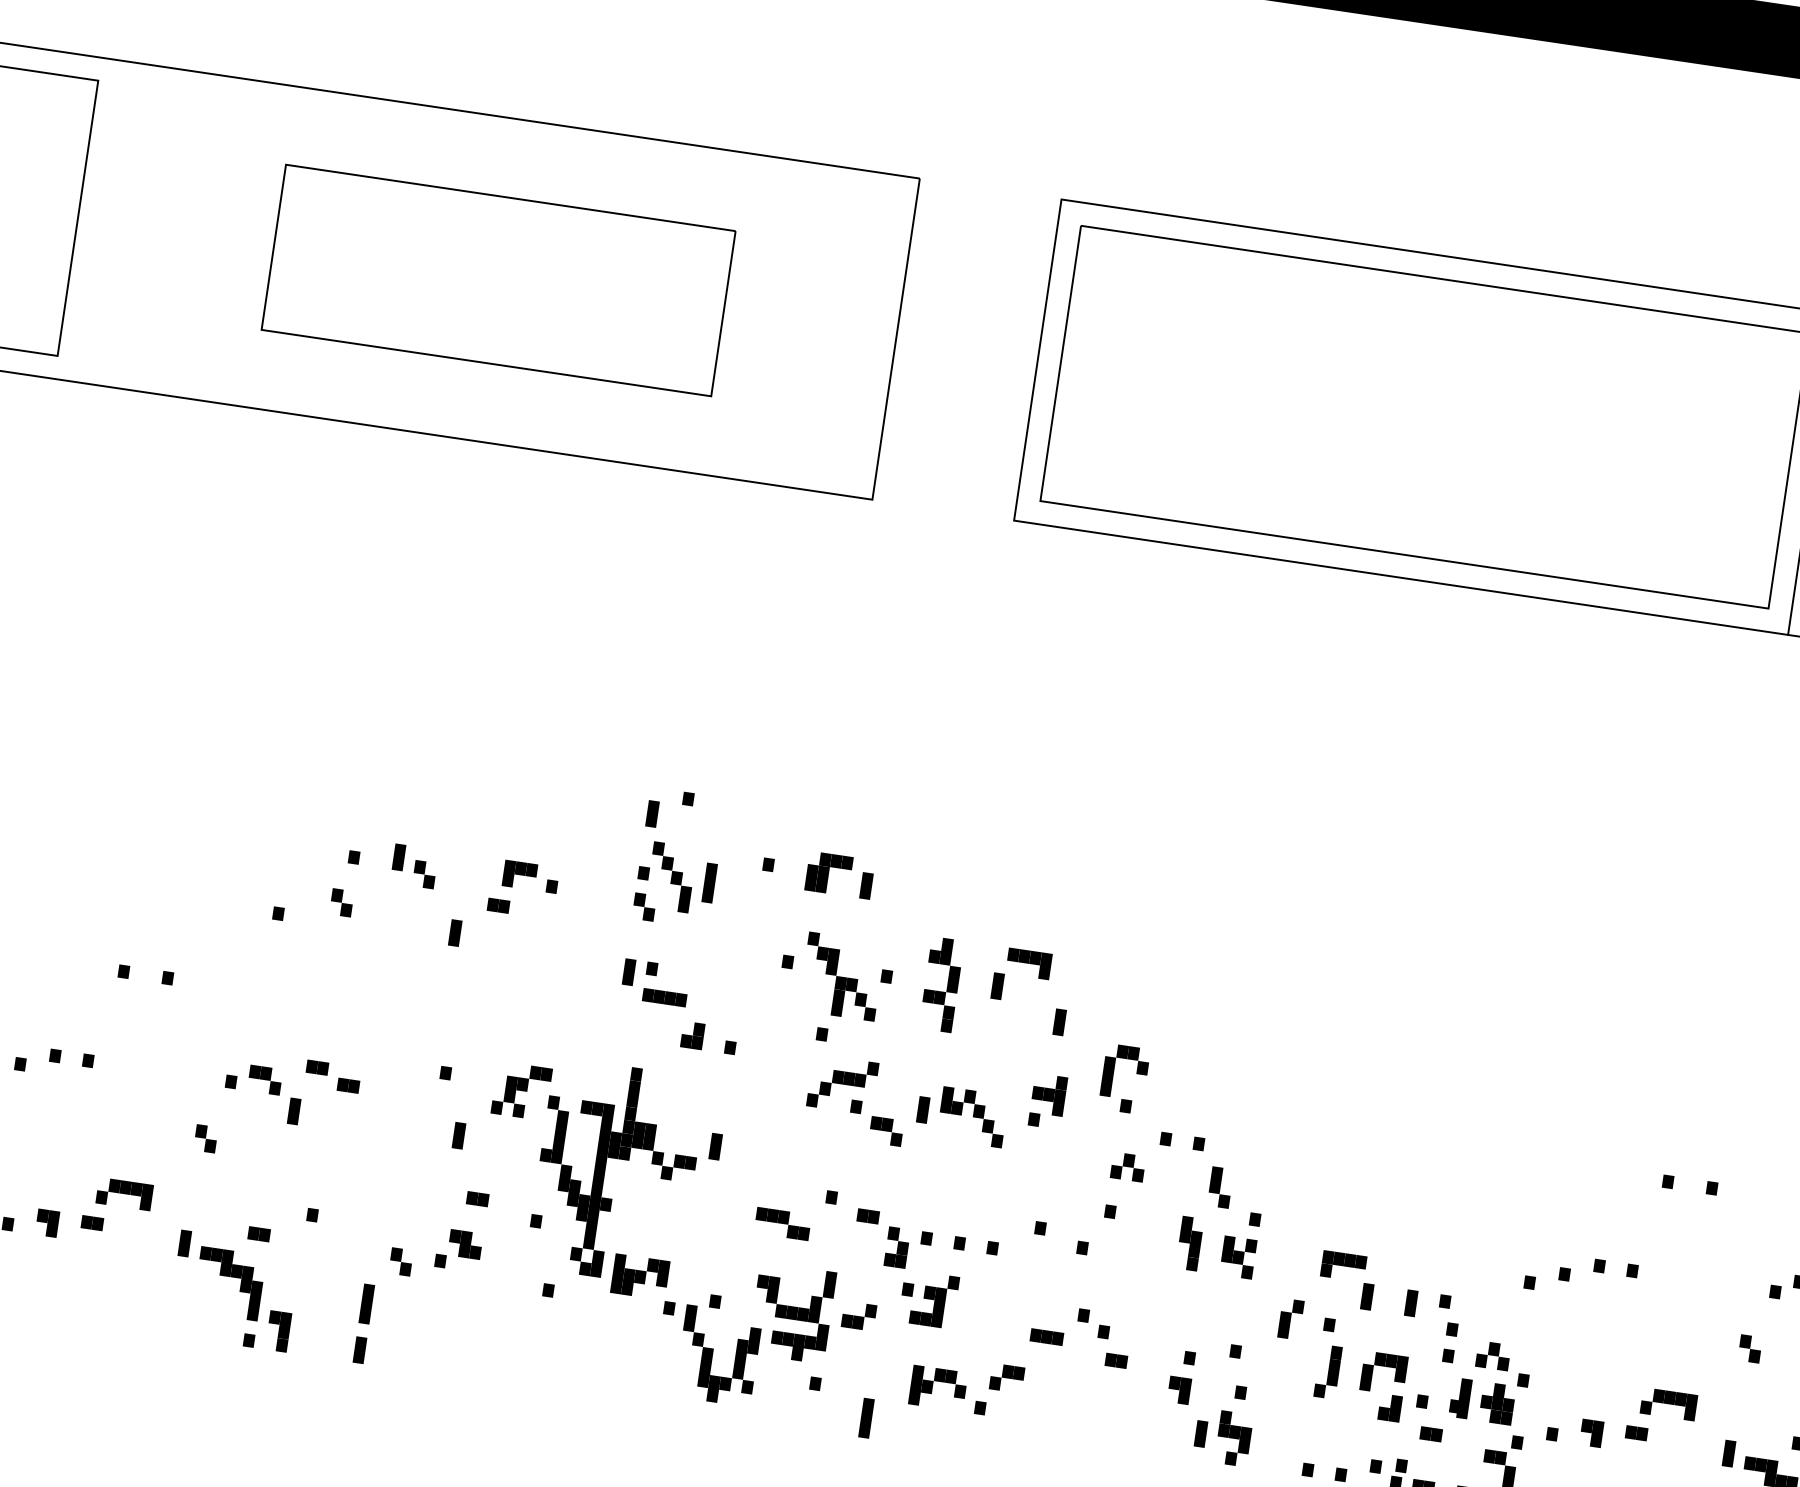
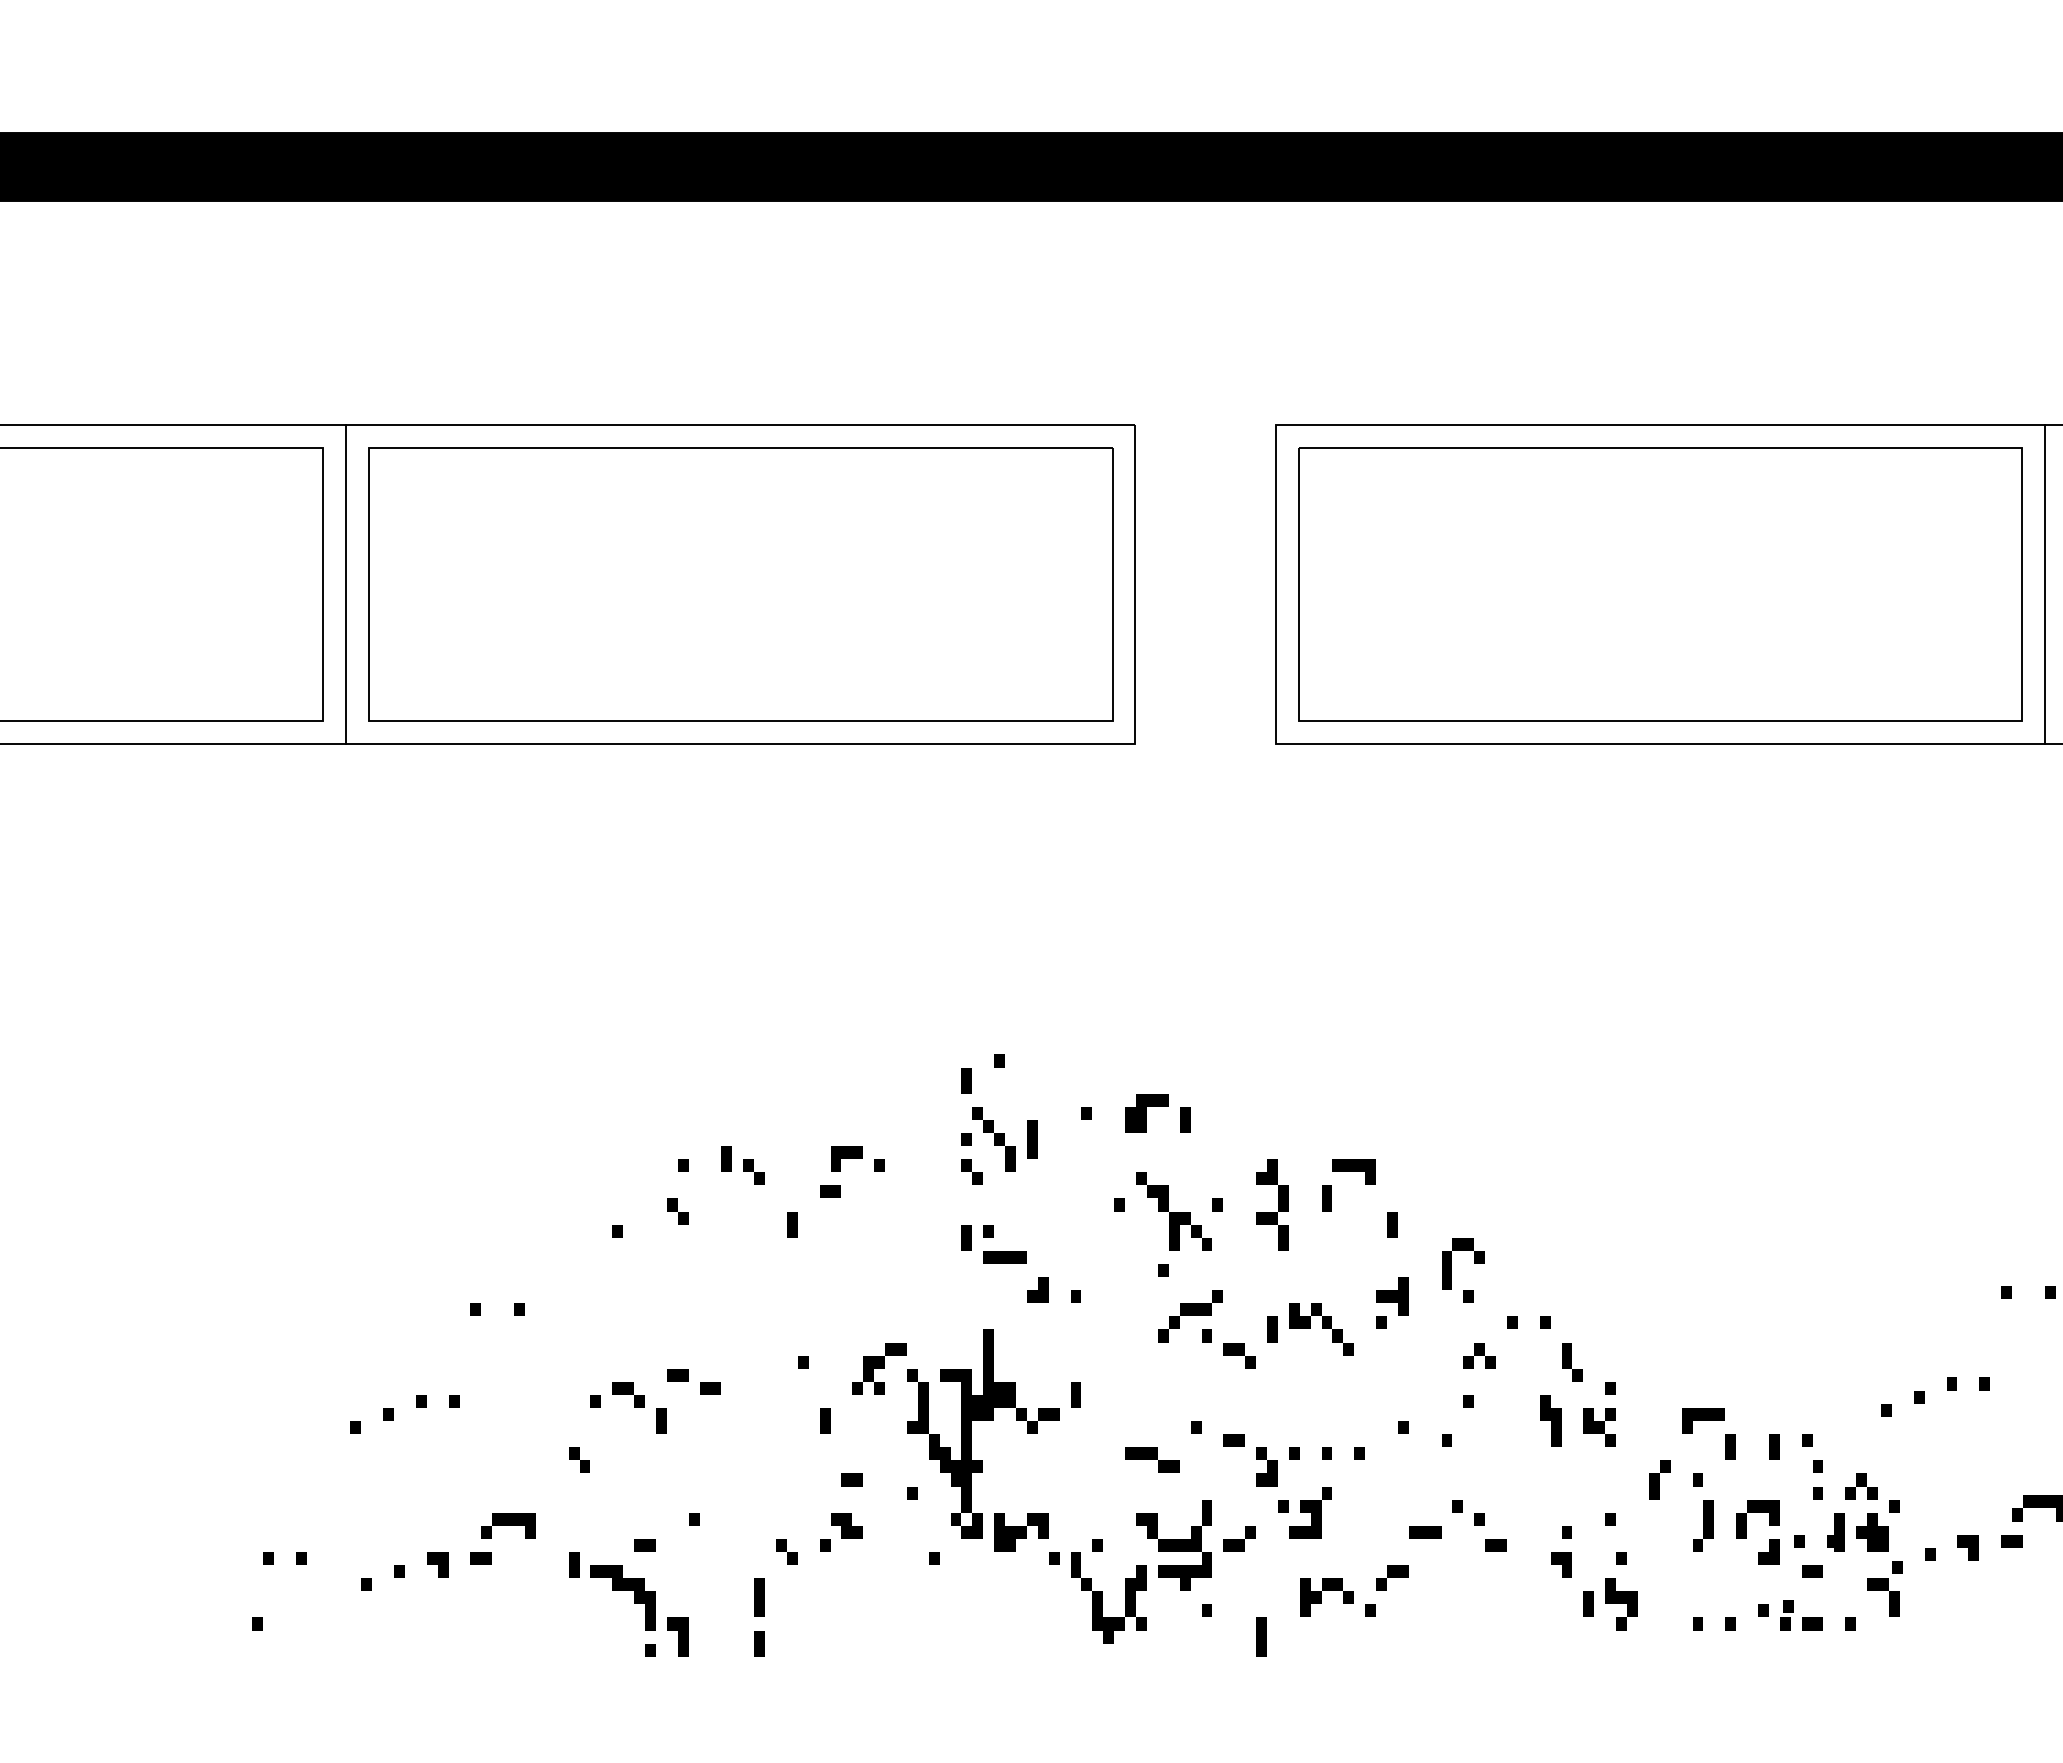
line: (100, 220) -> (345, 583), added
part: (498, 280) -> (740, 584), size x1.67

